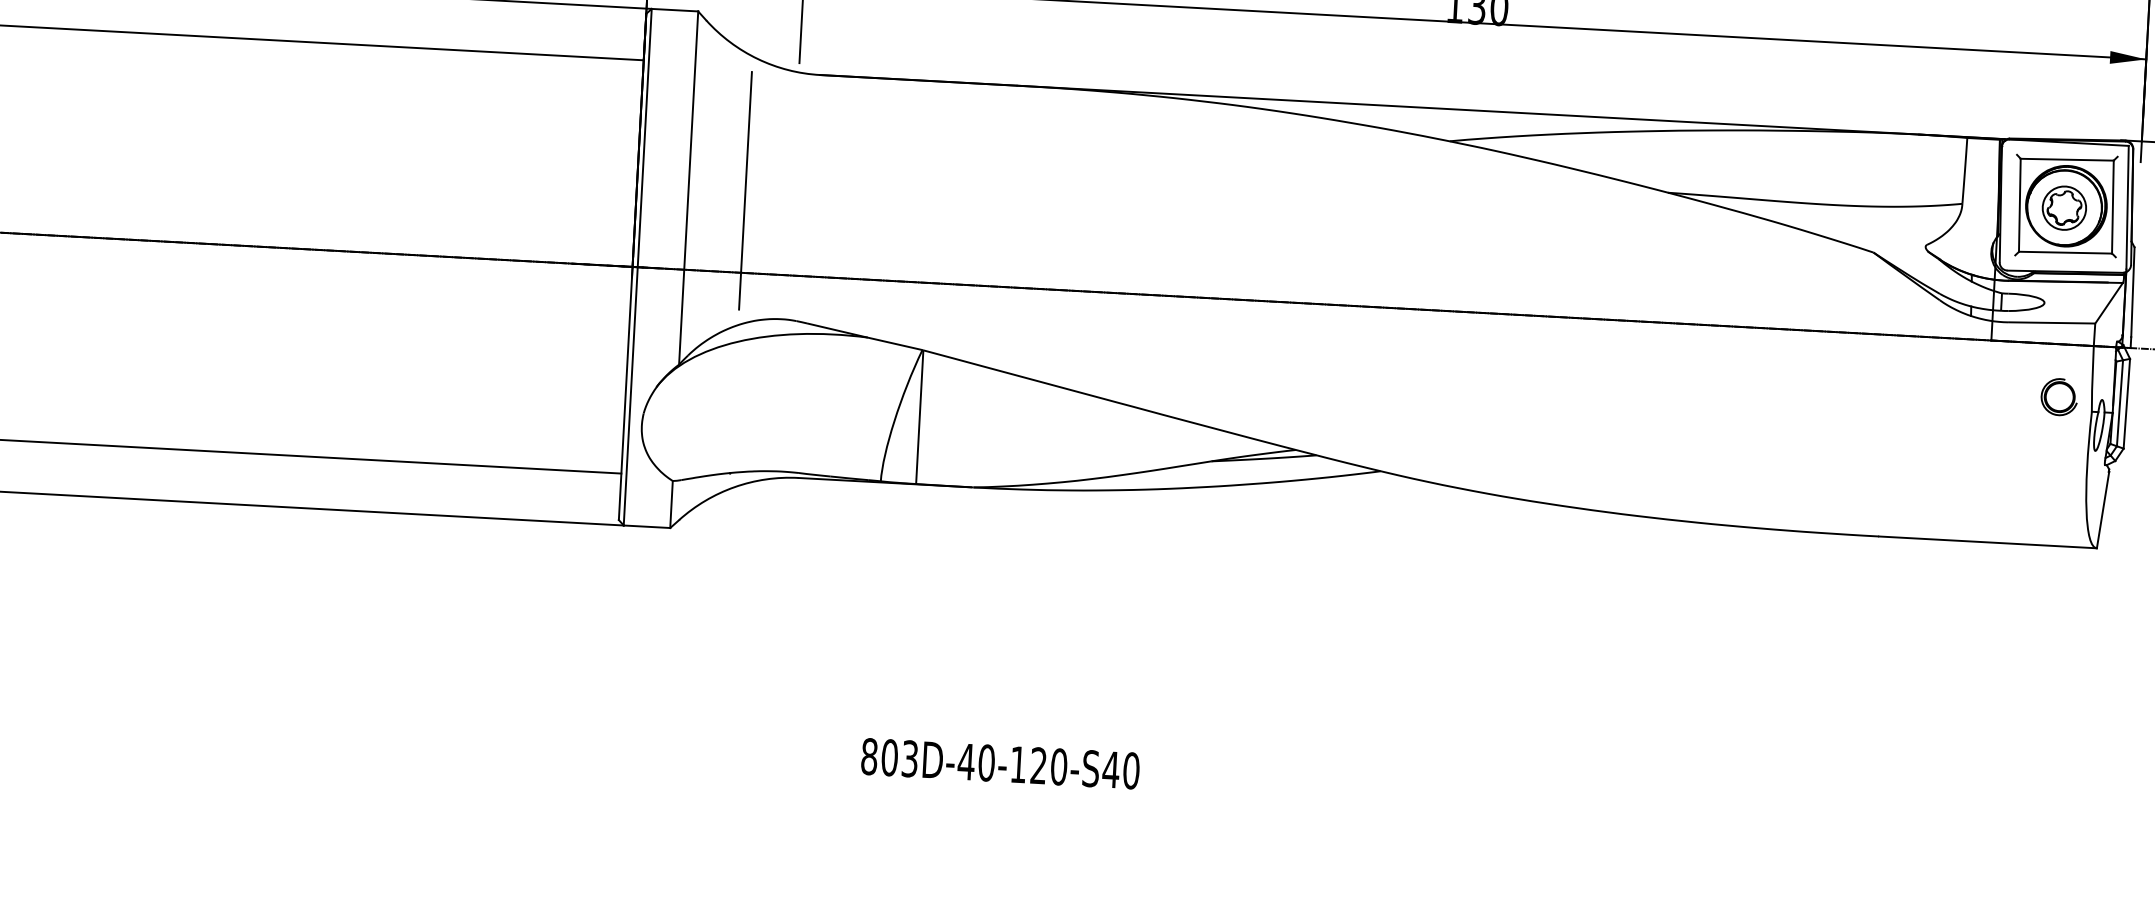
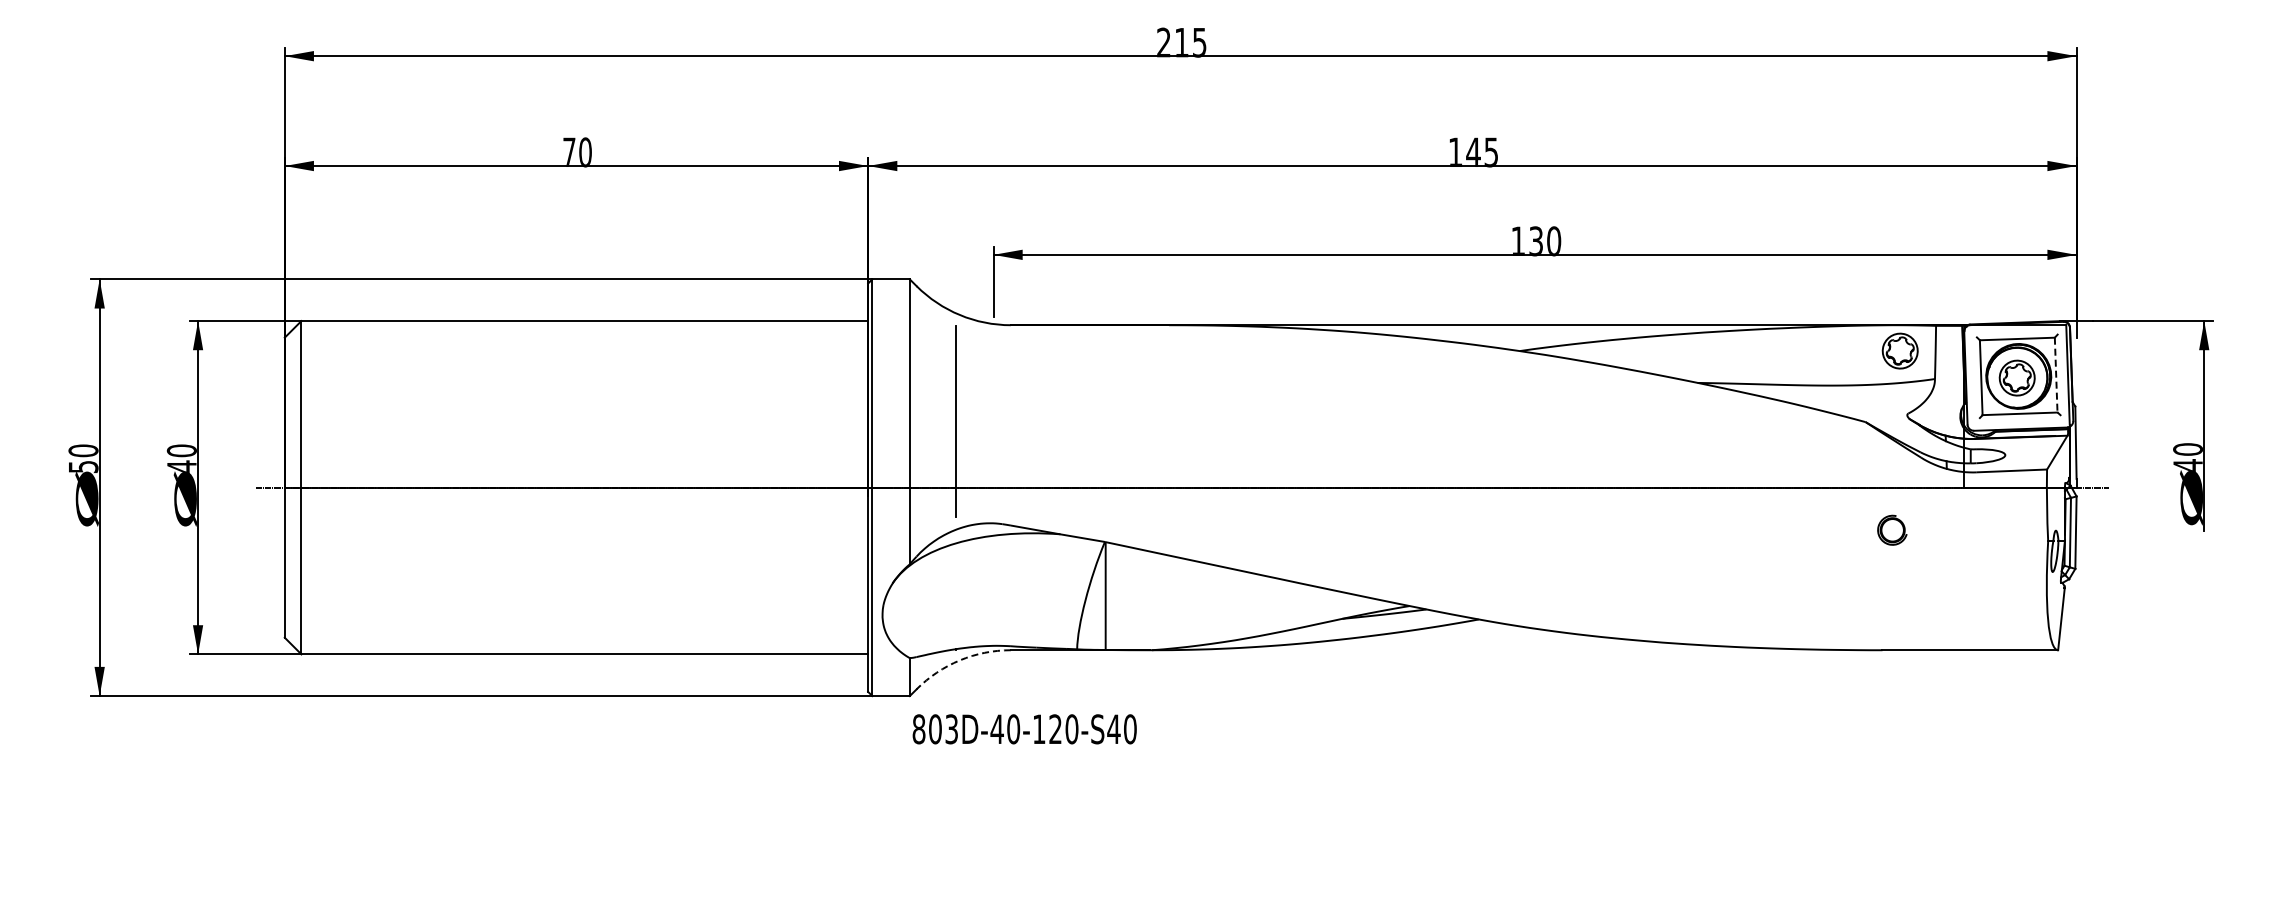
part: (1920, 166) -> (1899, 350), added
line: (2113, 207) -> (2056, 375), solid -> dashed
part: (2059, 396) -> (1892, 529), moved
arc: (734, 487) -> (959, 660), solid -> dashed
text: (1000, 764) -> (1024, 729), moved

